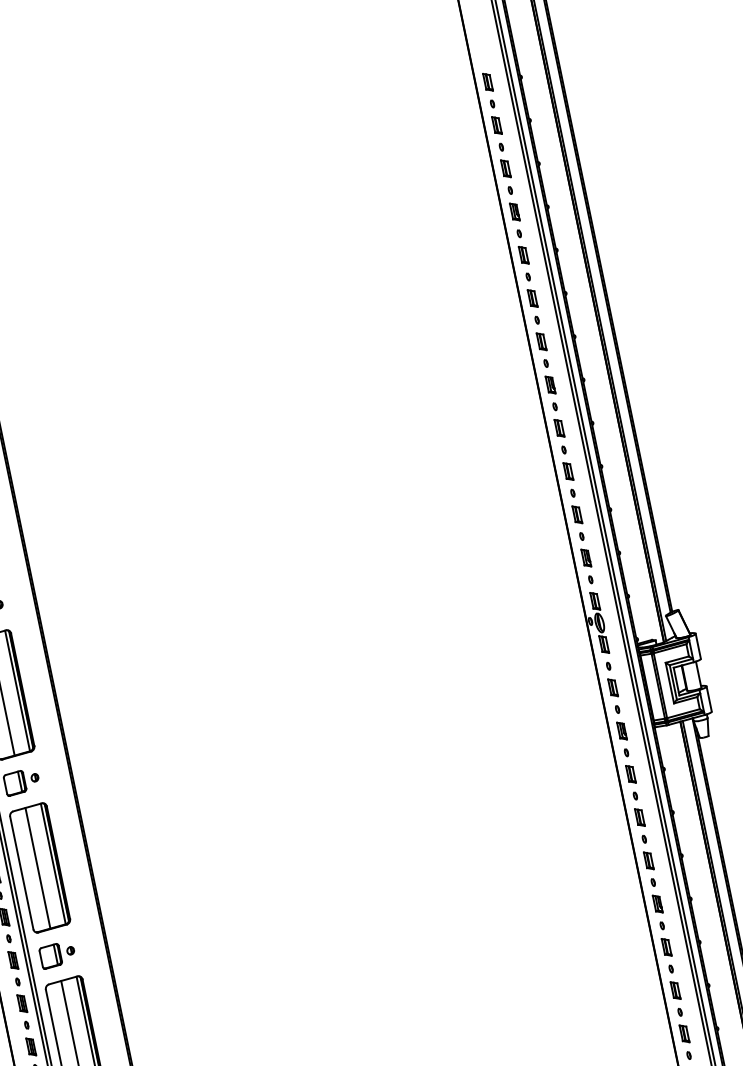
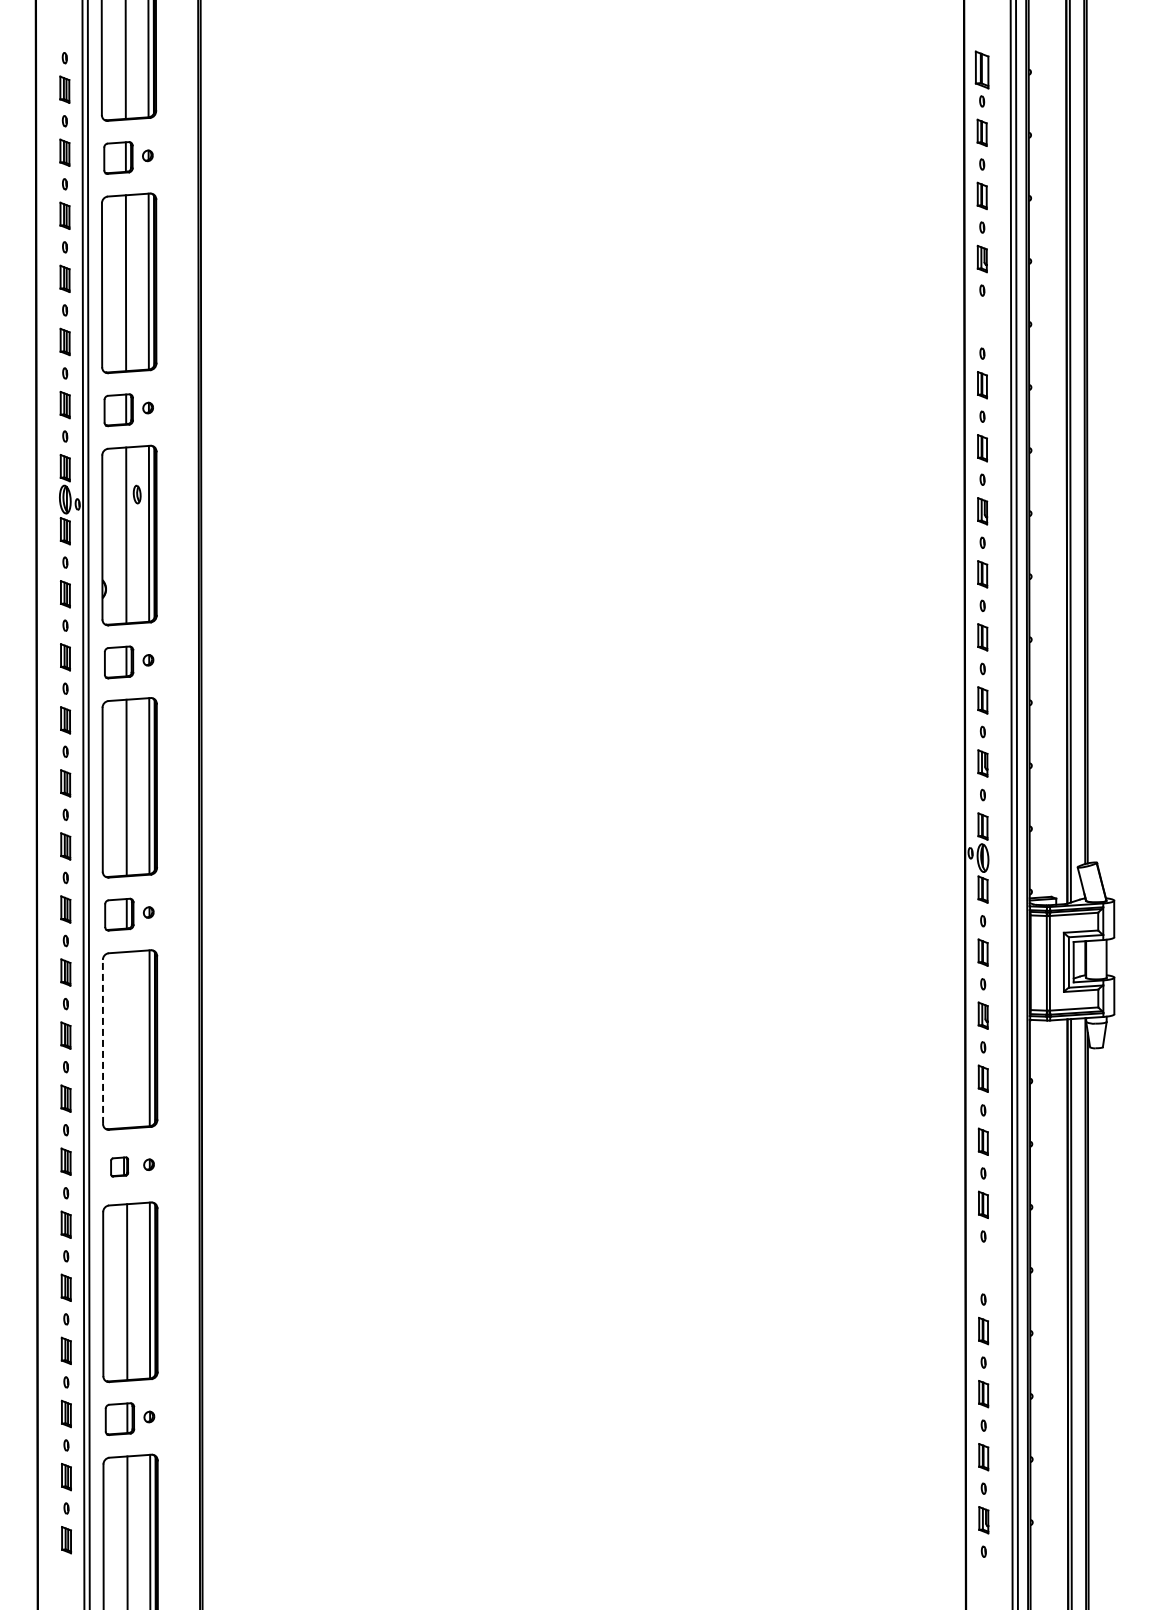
part: (487, 82) -> (981, 69), size x1.4
part: (523, 255) -> (981, 322), removed
line: (37, 868) -> (126, 1039), removed
line: (21, 872) -> (102, 1041), solid -> dashed
part: (657, 903) -> (983, 1267), removed
part: (50, 956) -> (119, 1166), size x0.6

